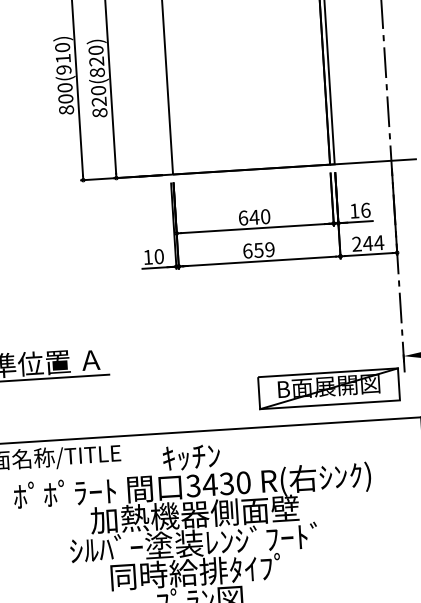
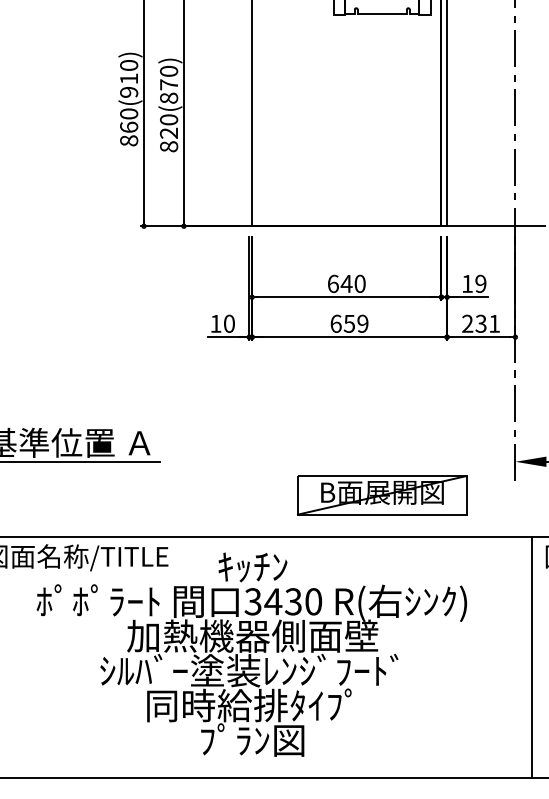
text: (96, 61) -> (168, 84), 820(820) -> 820(870)
text: (66, 98) -> (129, 126), 800(910) -> 860(910)
text: (365, 210) -> (480, 283), 16 -> 19
text: (373, 242) -> (487, 323), 244 -> 231
part: (329, 388) -> (382, 495), moved

